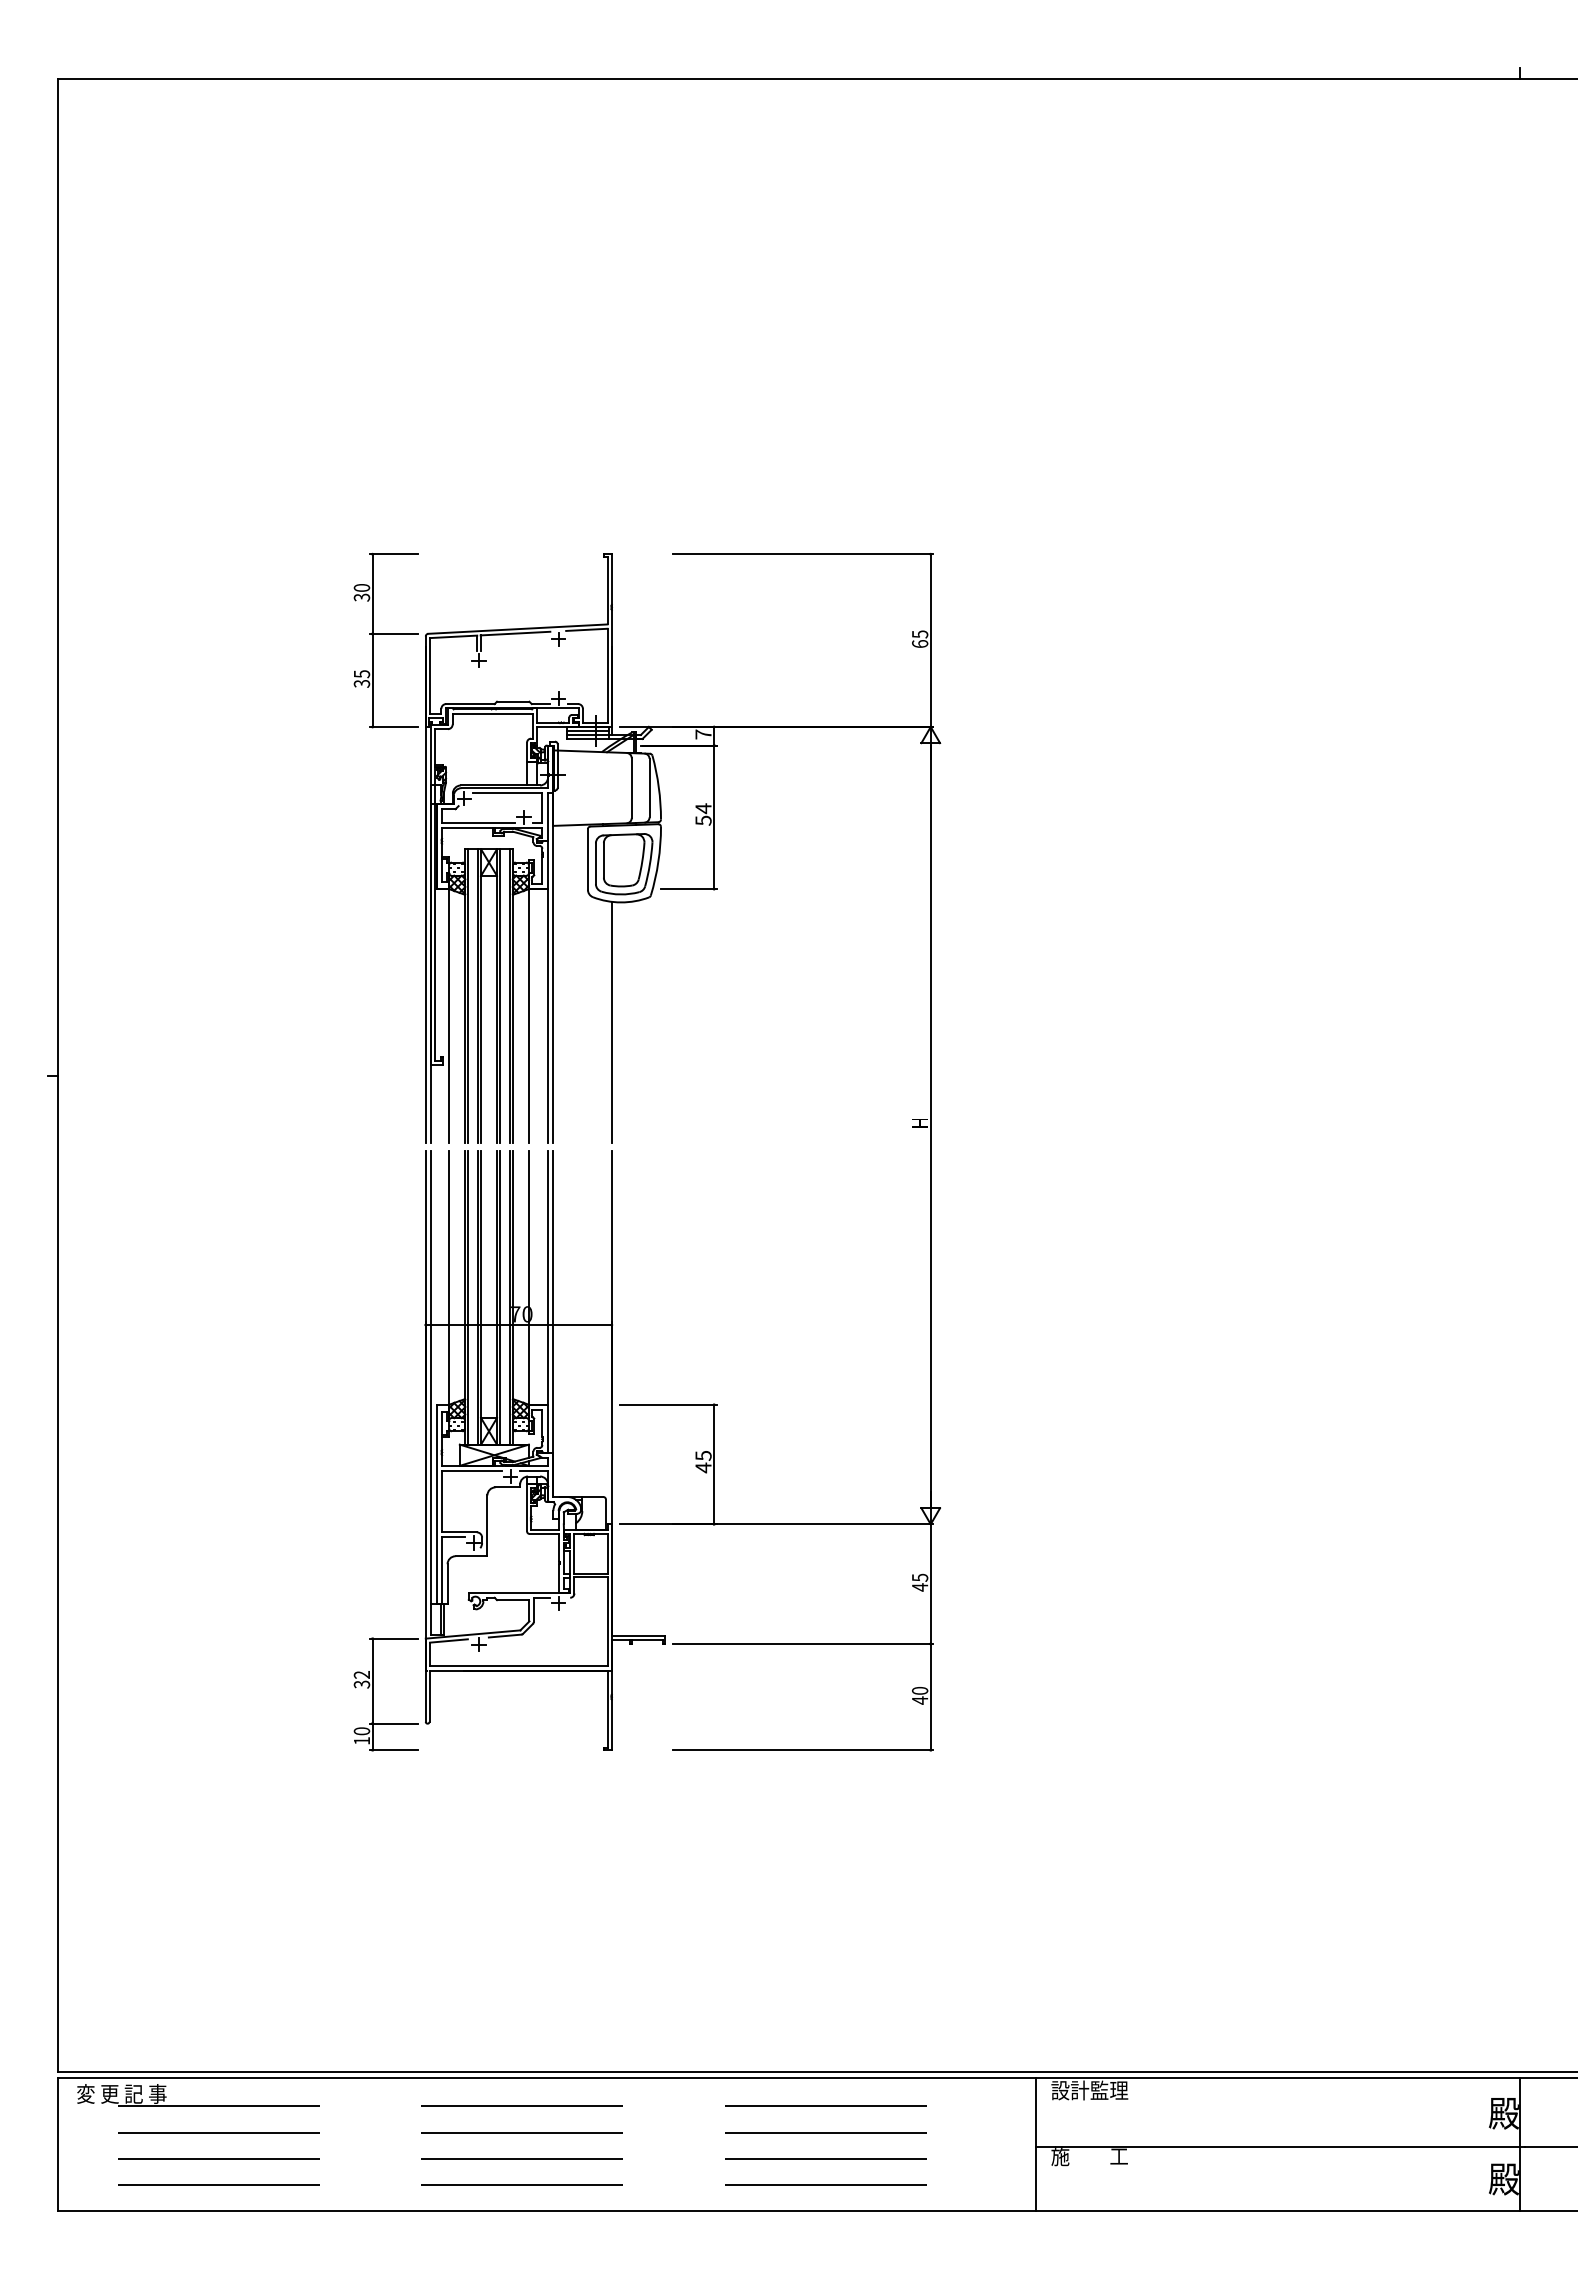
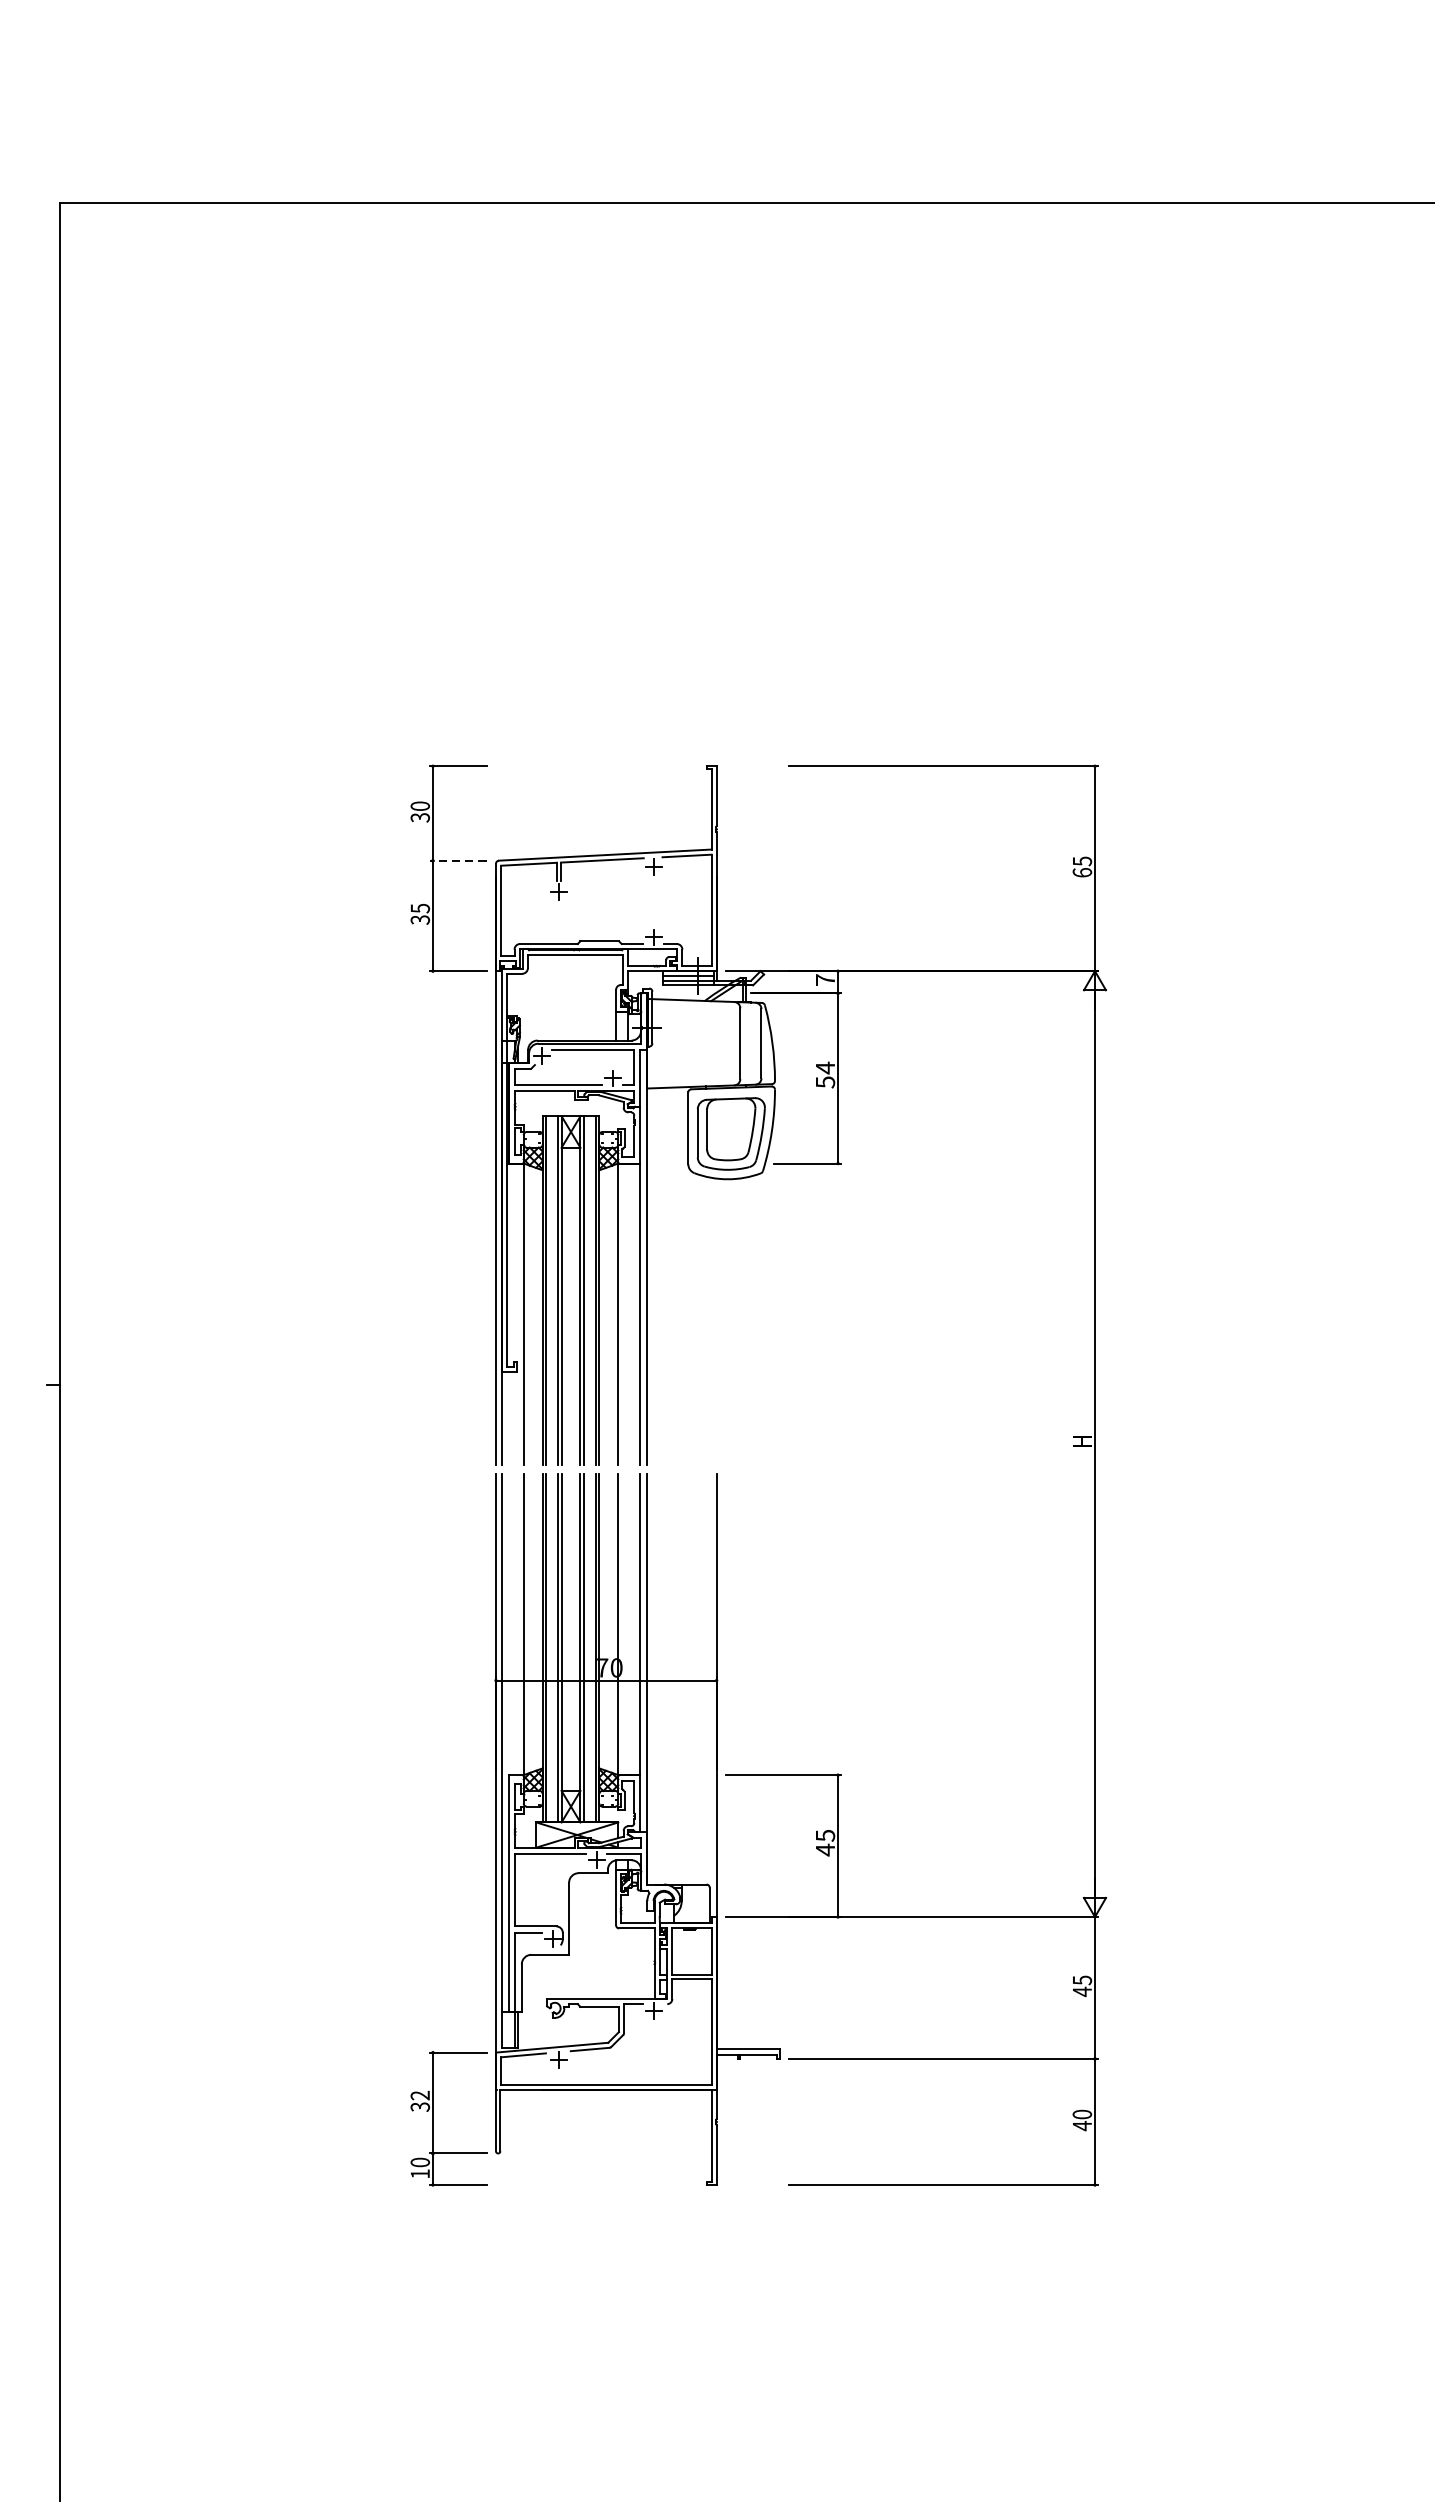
line: (393, 633) -> (457, 860), solid -> dashed
line: (611, 1021) -> (716, 1320), removed

